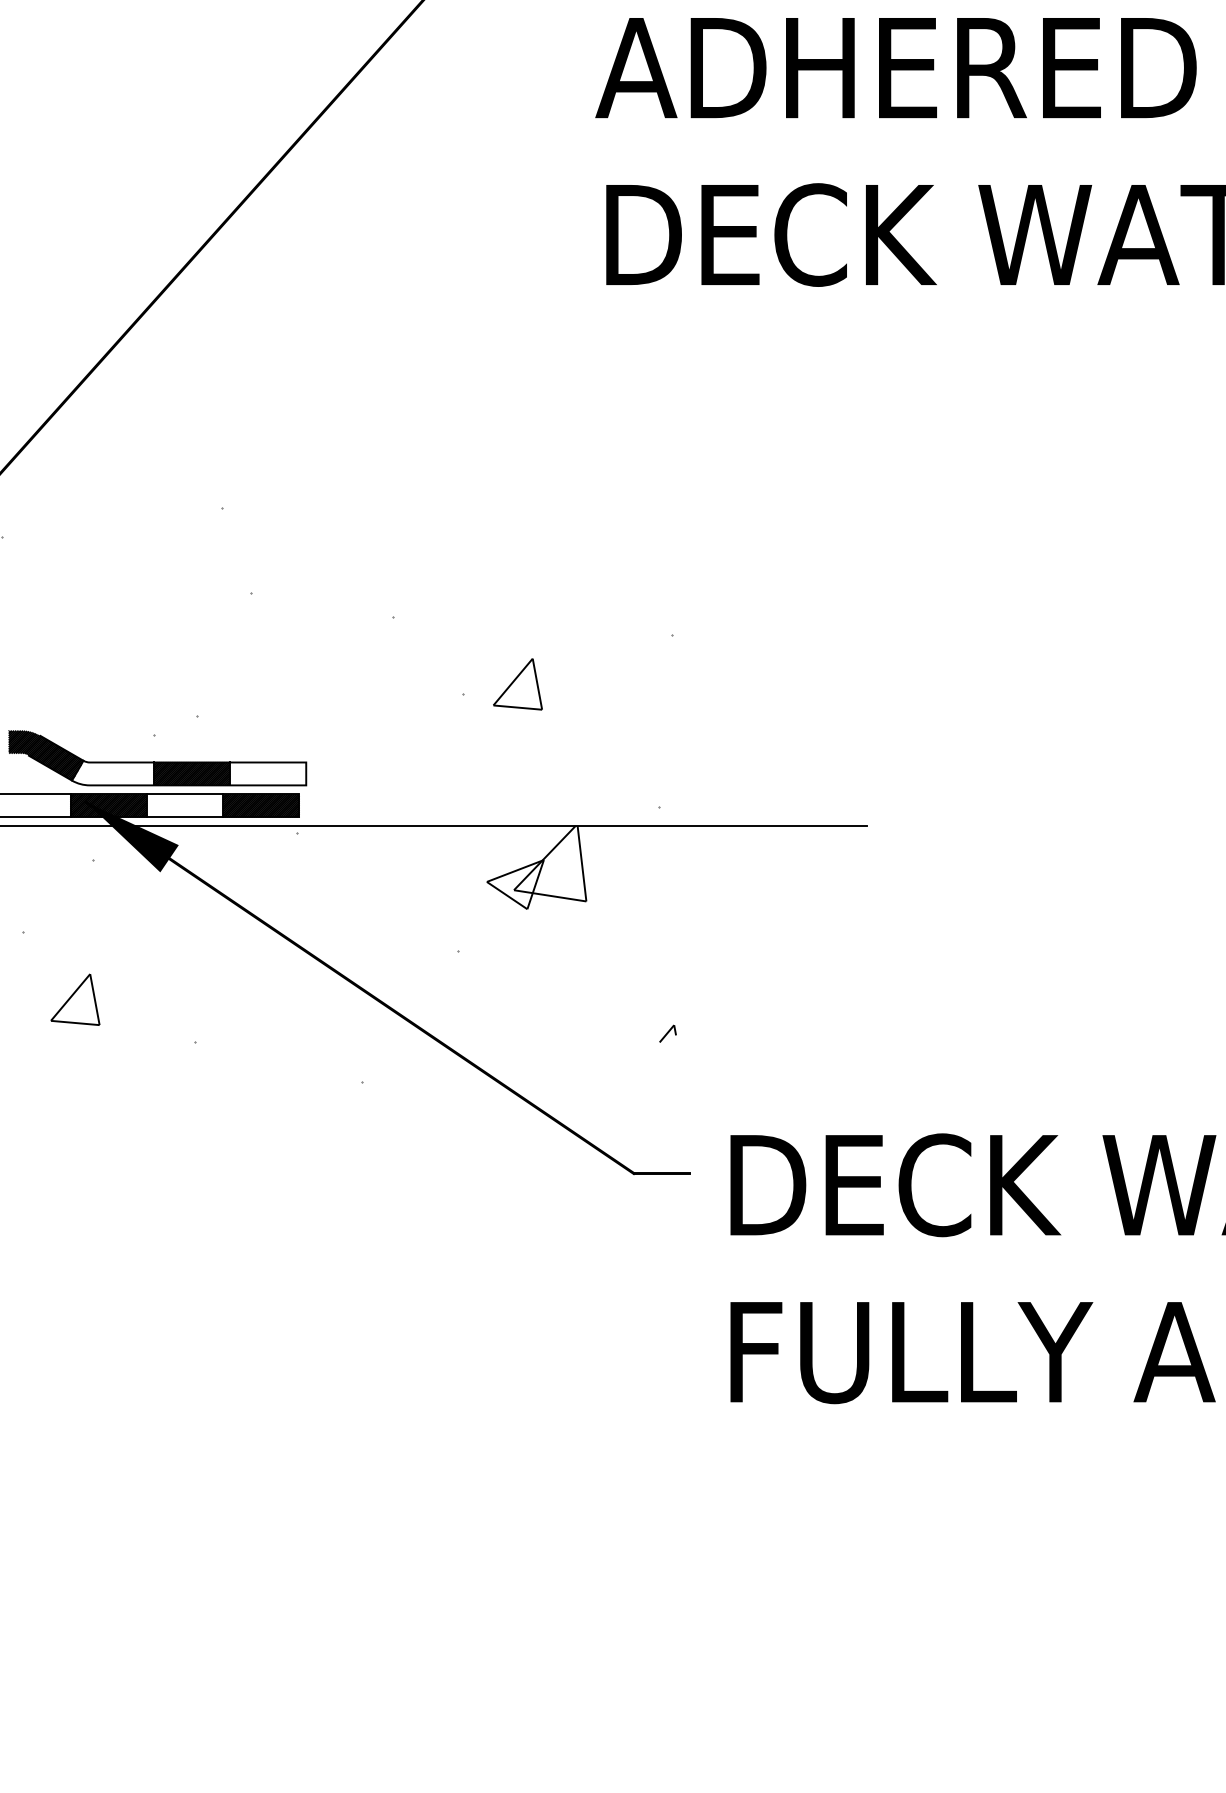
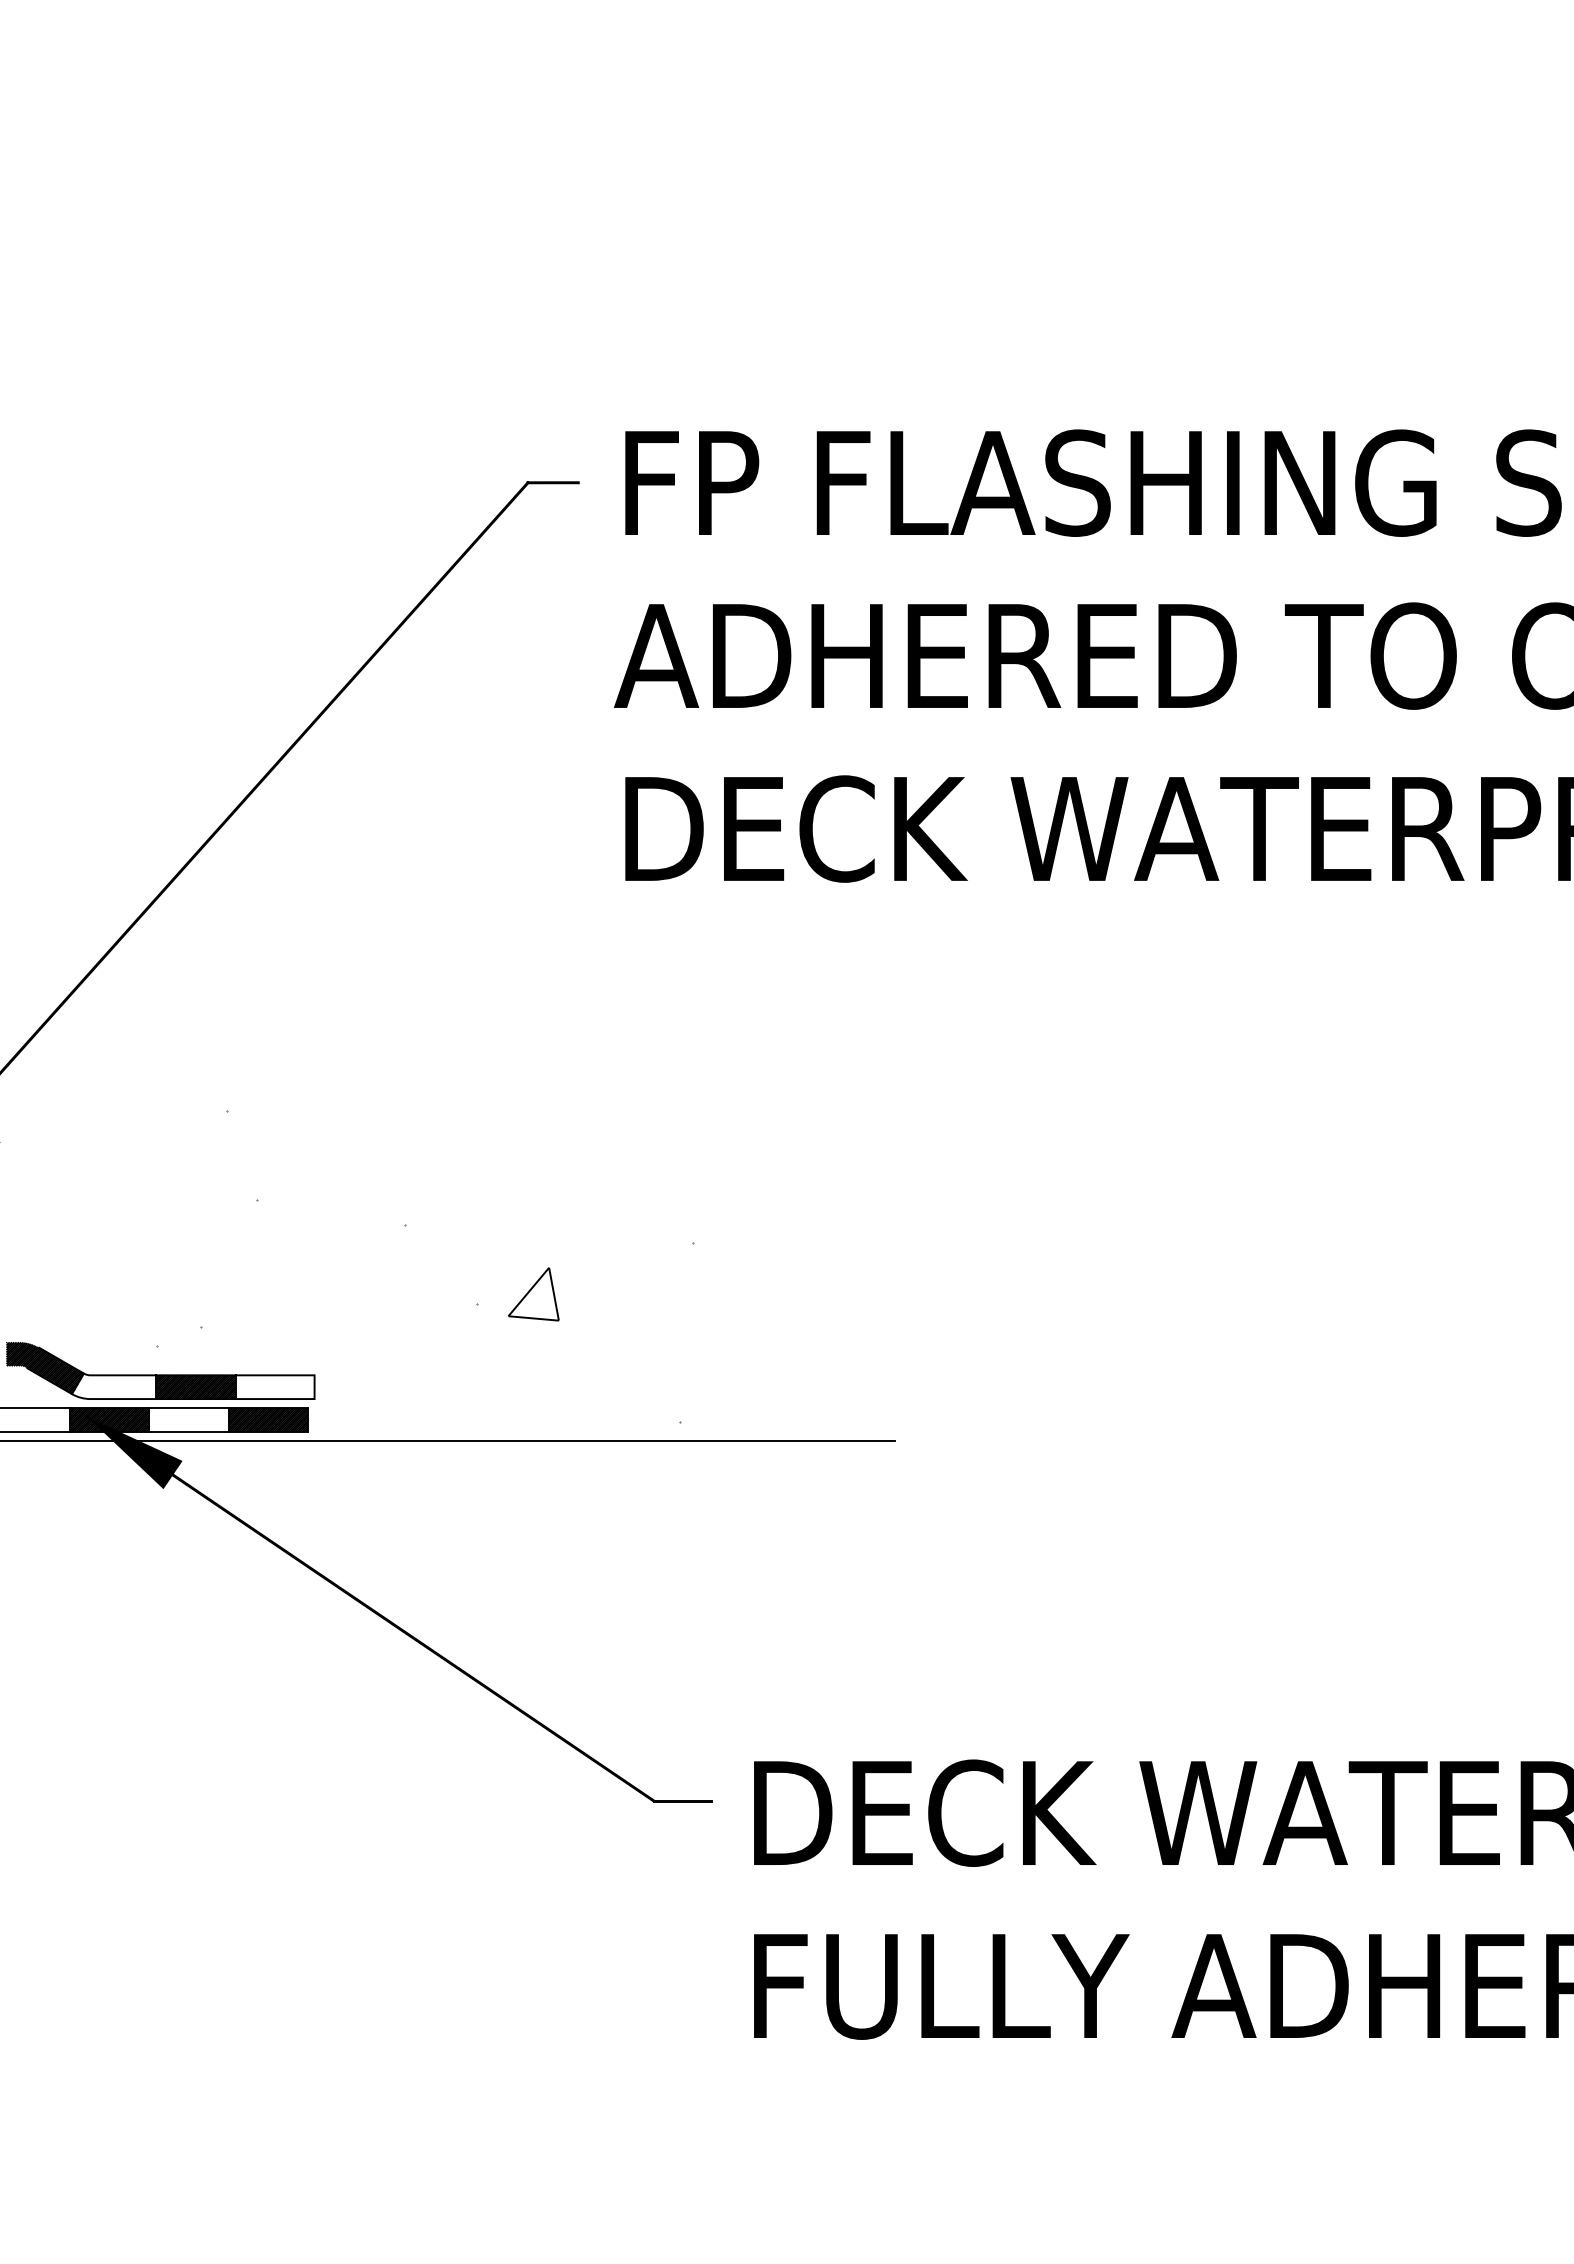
hatch: (349, 953) -> (359, 1573), removed

